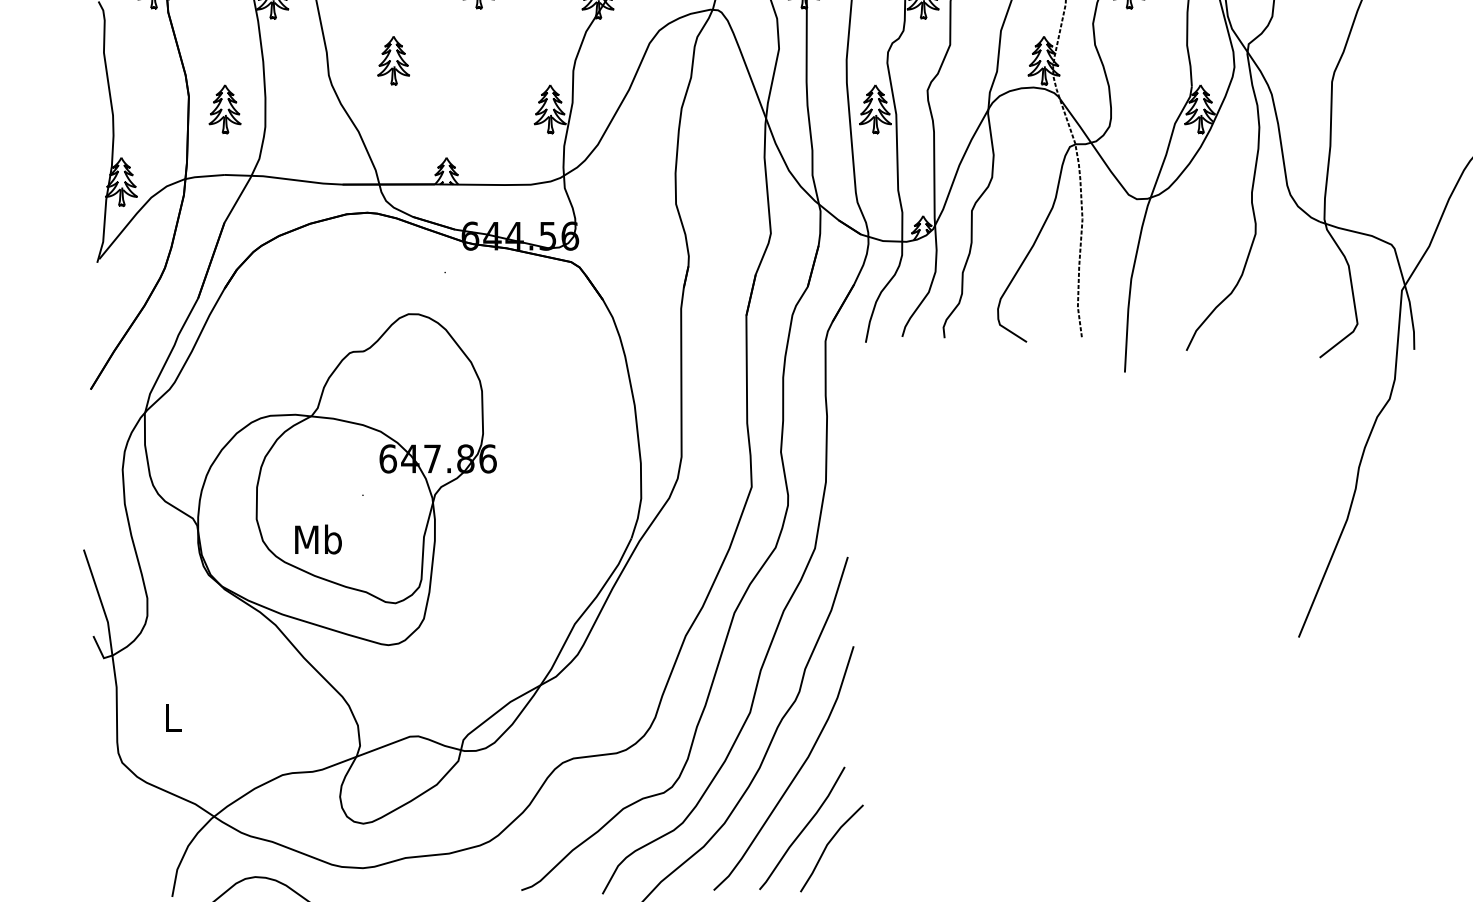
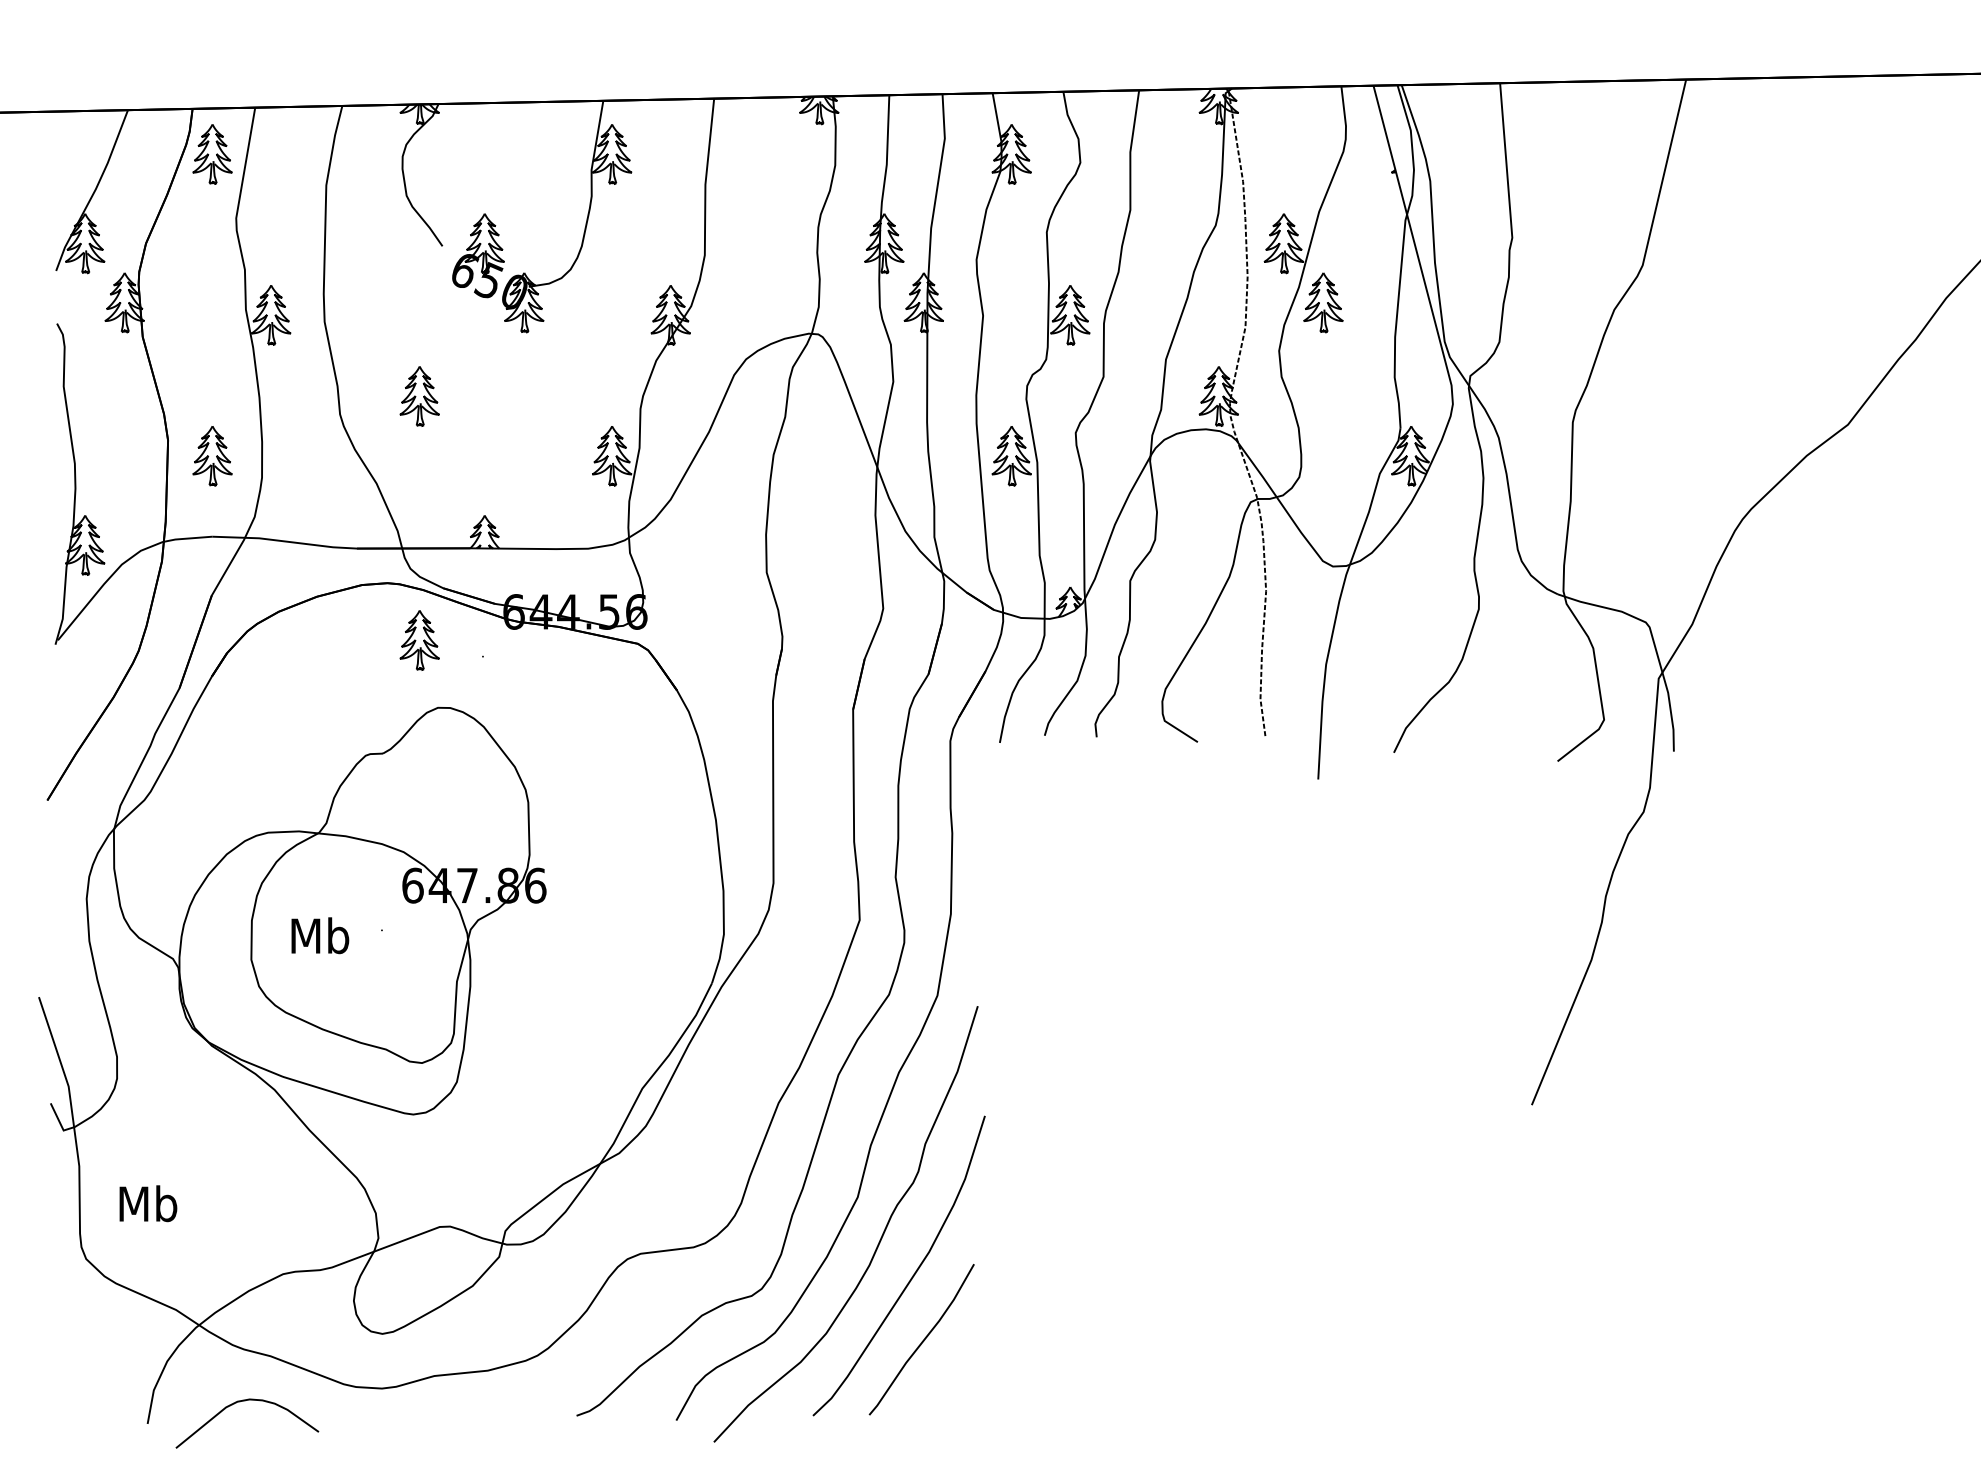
part: (393, 259) -> (419, 640), added
text: (318, 539) -> (320, 935), moved
text: (172, 717) -> (148, 1203), L -> Mb
line: (827, 846) -> (952, 1362), removed

